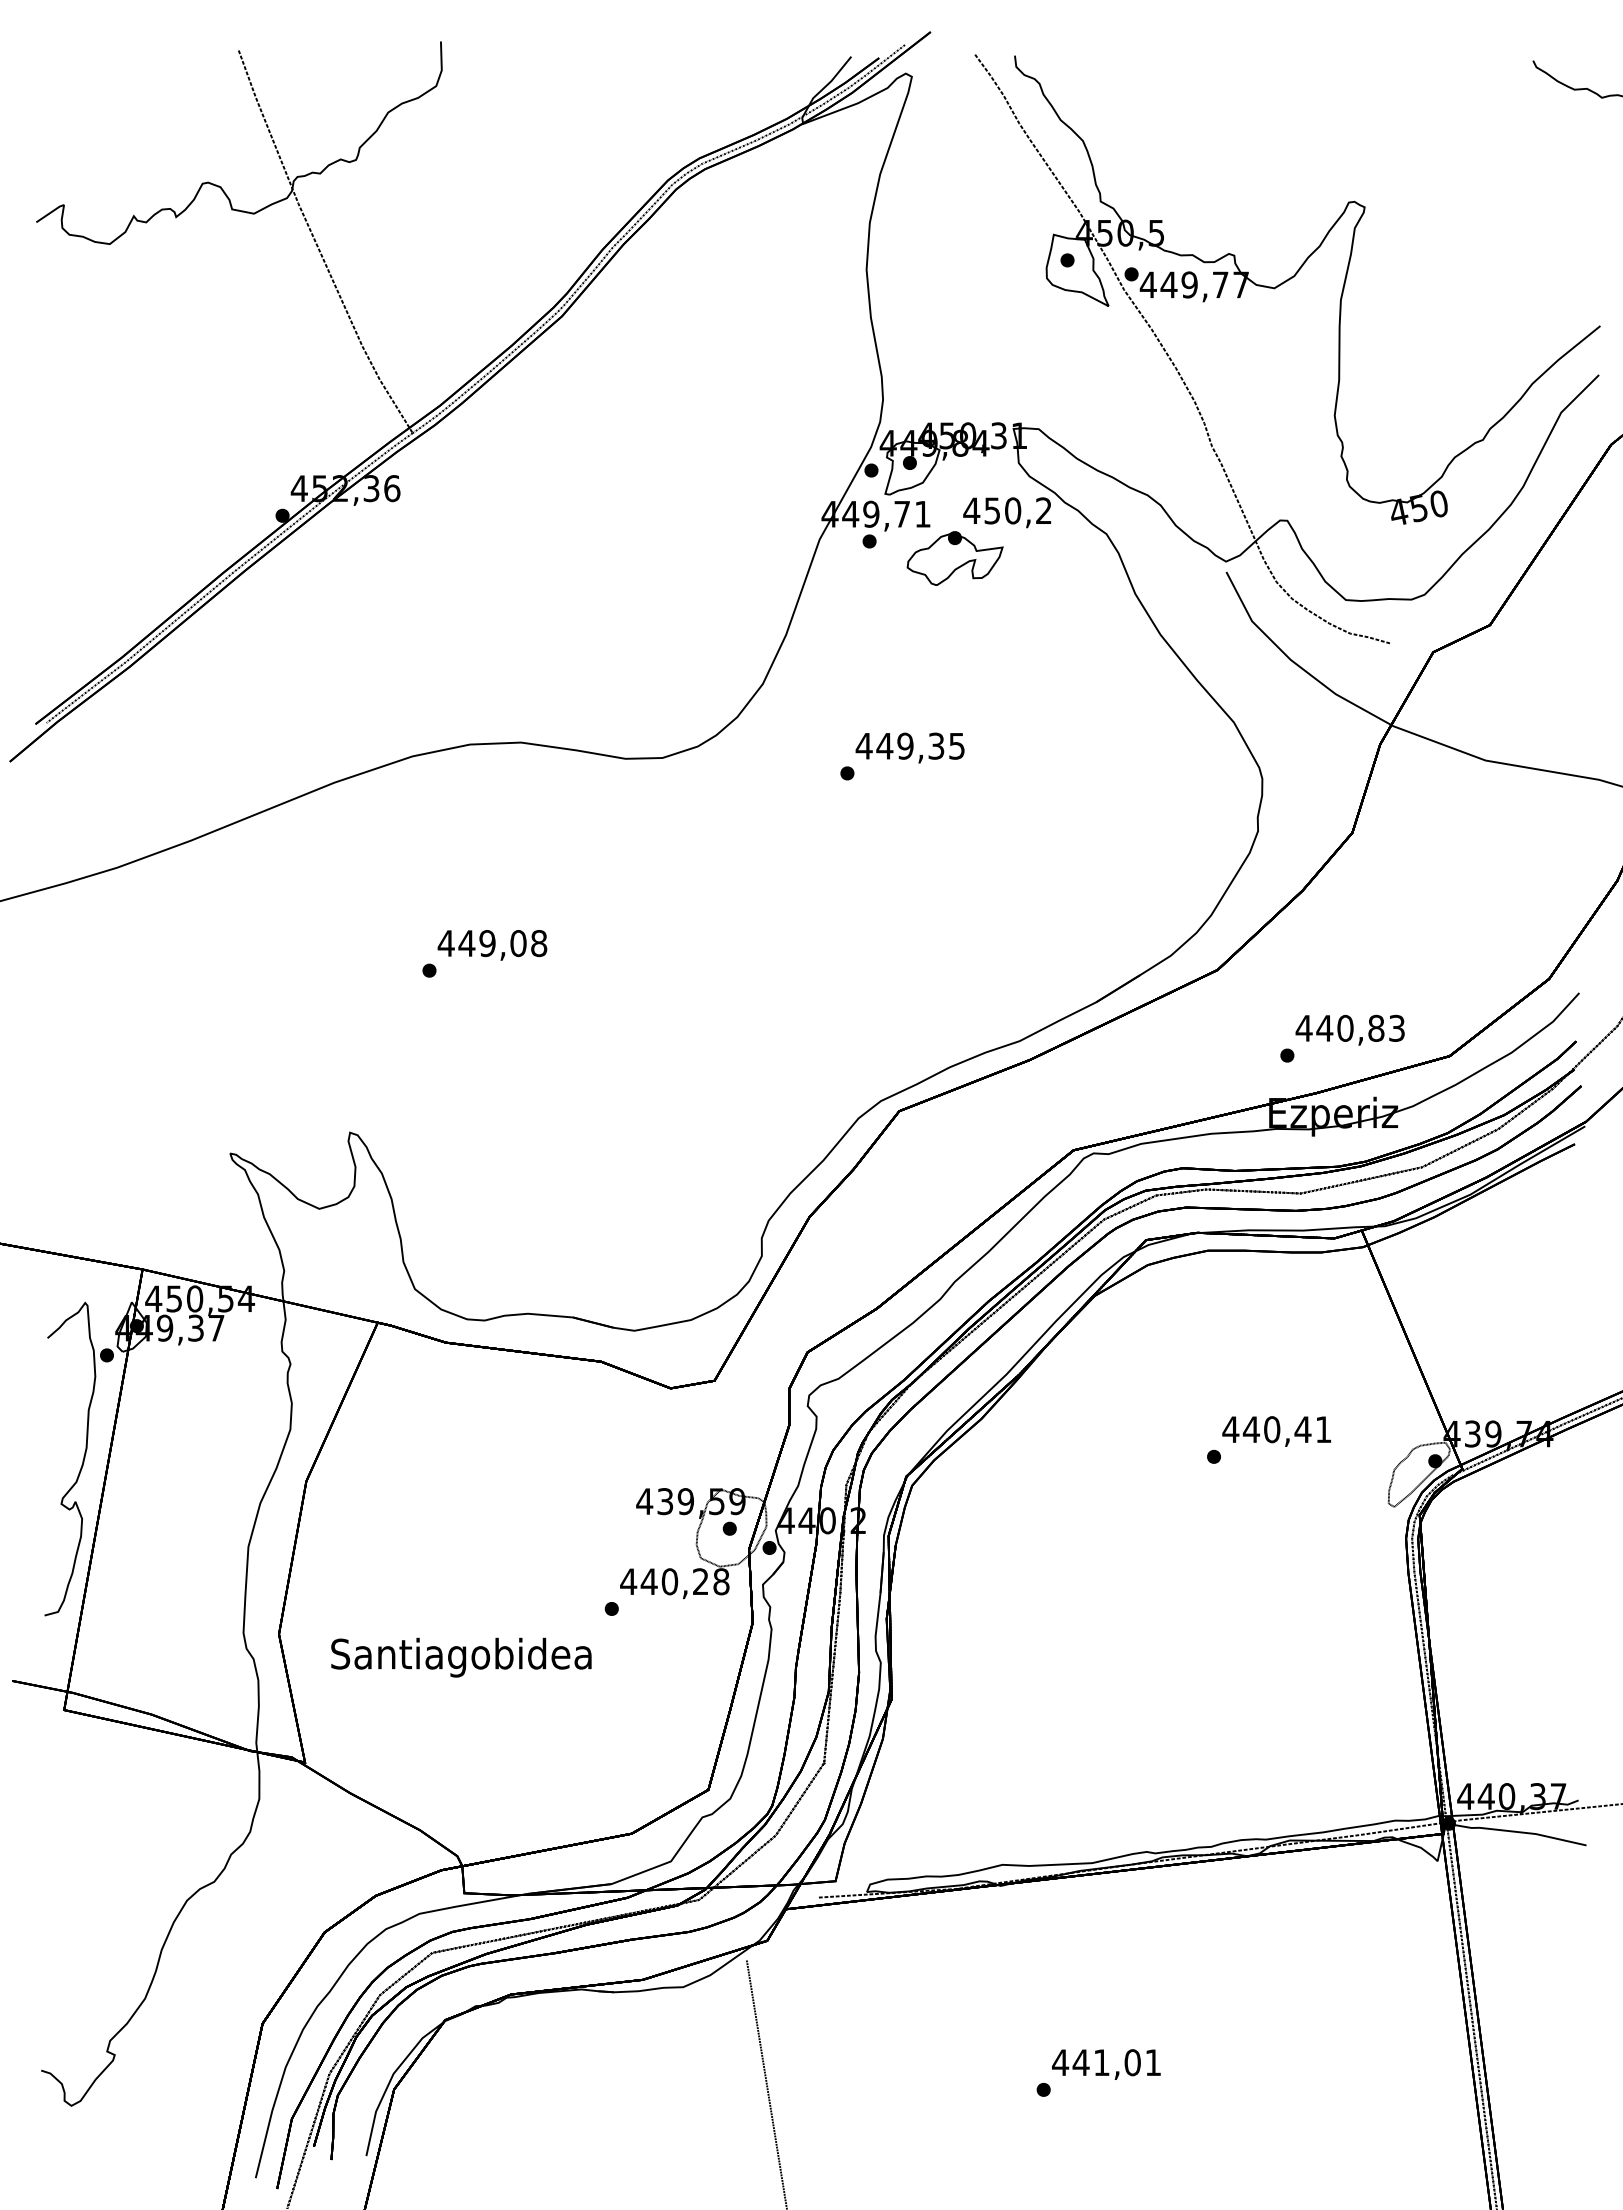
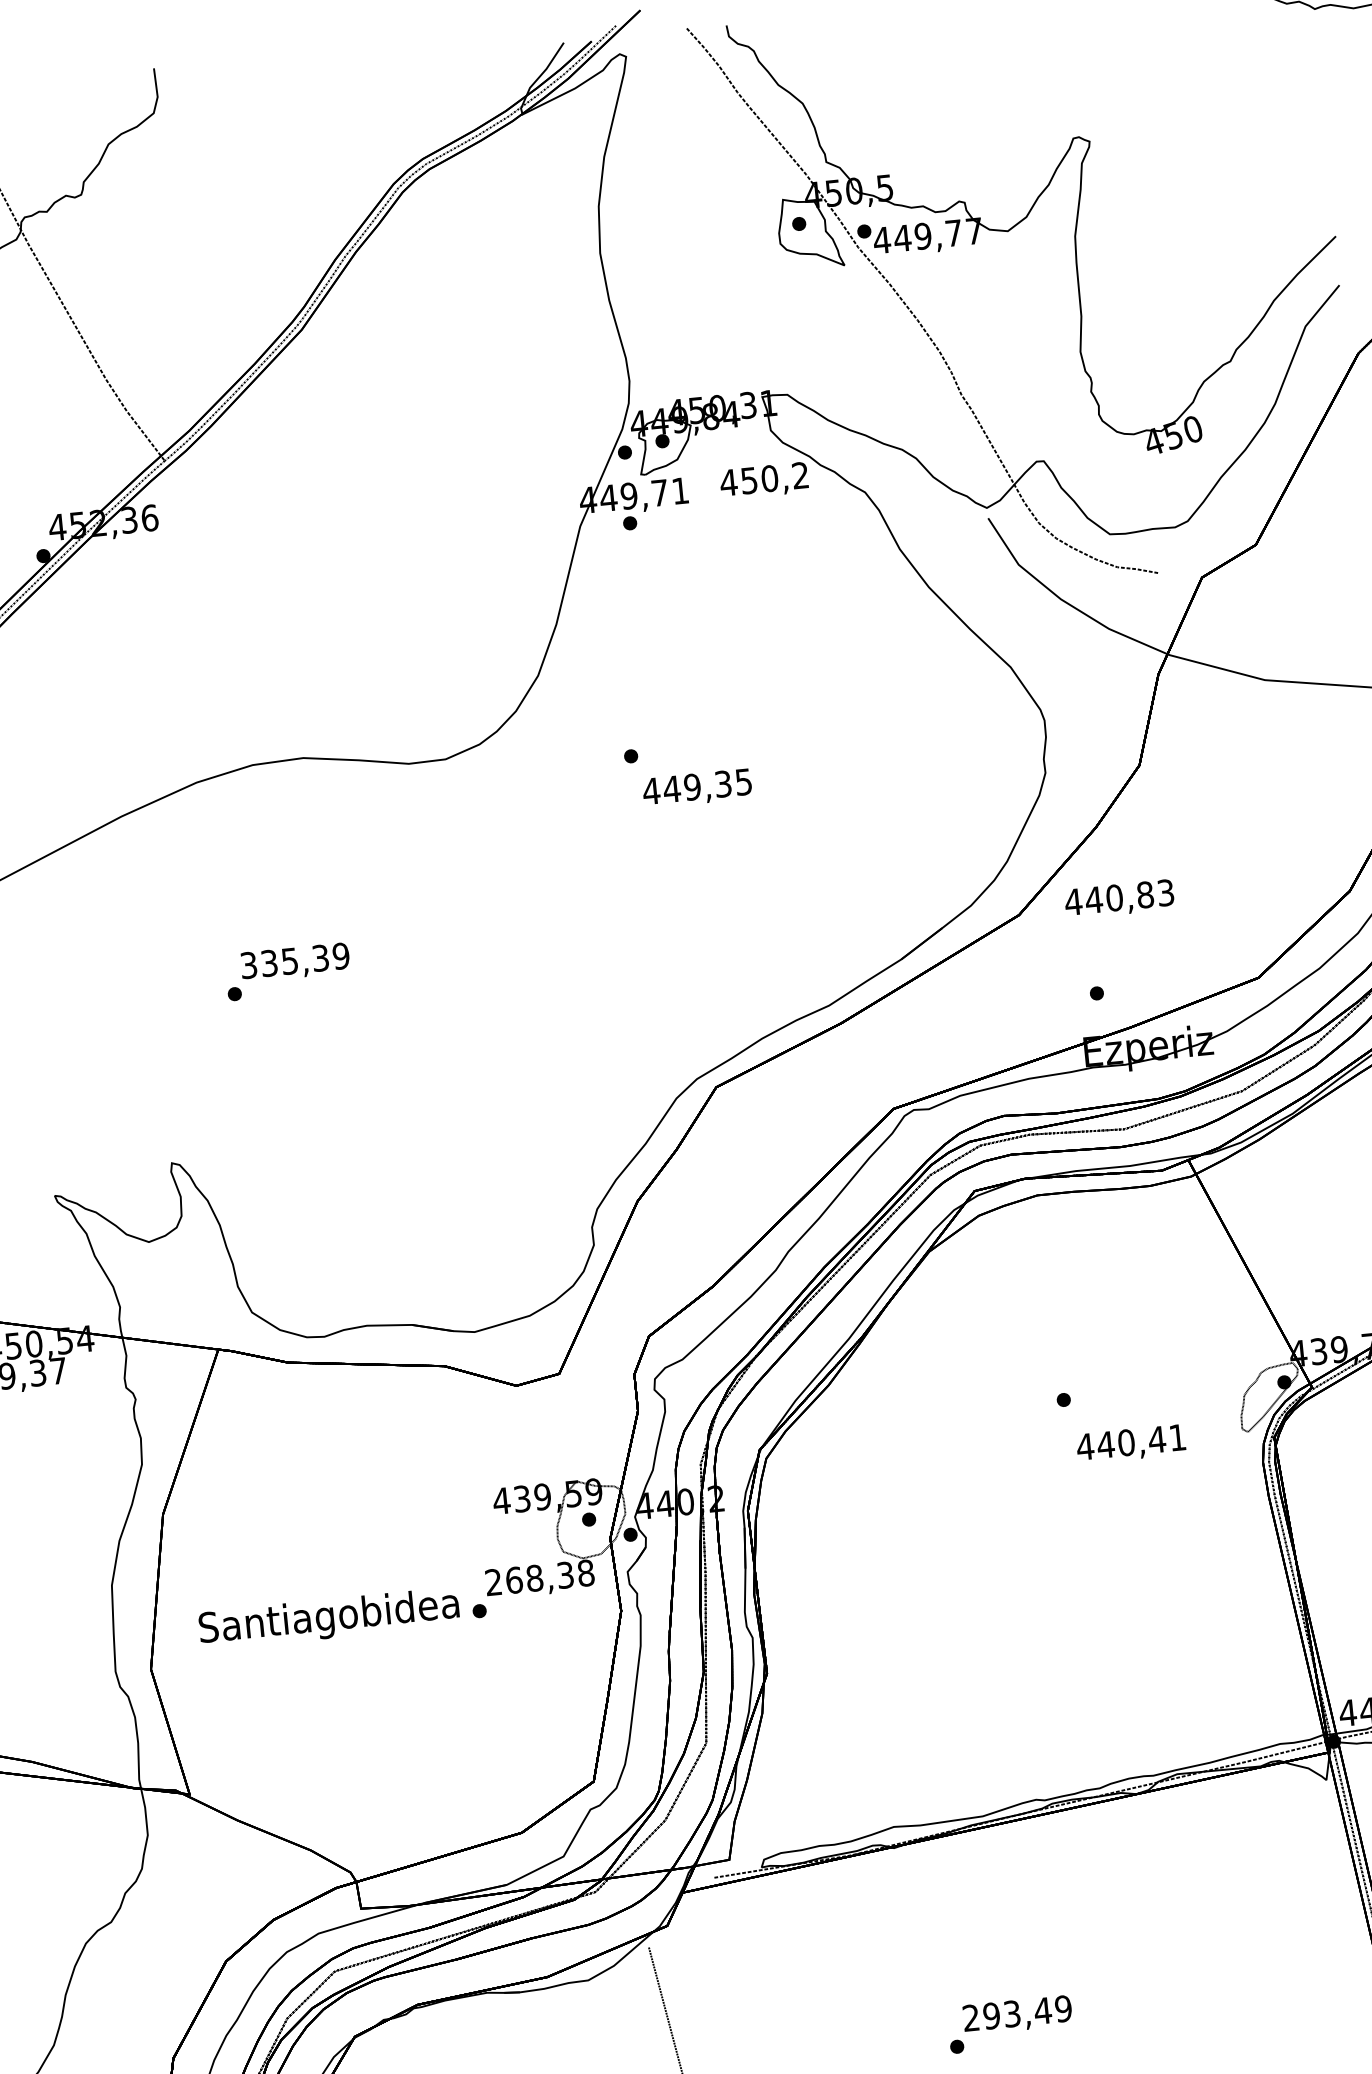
part: (954, 558) -> (716, 531), removed
text: (909, 747) -> (696, 788), moved
text: (492, 943) -> (294, 960), 449,08 -> 335,39
text: (1349, 1029) -> (1118, 898), moved
text: (1276, 1431) -> (1130, 1444), moved
text: (664, 1581) -> (529, 1578), 440,28 -> 268,38
text: (461, 1657) -> (329, 1618), moved
text: (1106, 2062) -> (1016, 2013), 441,01 -> 293,49

